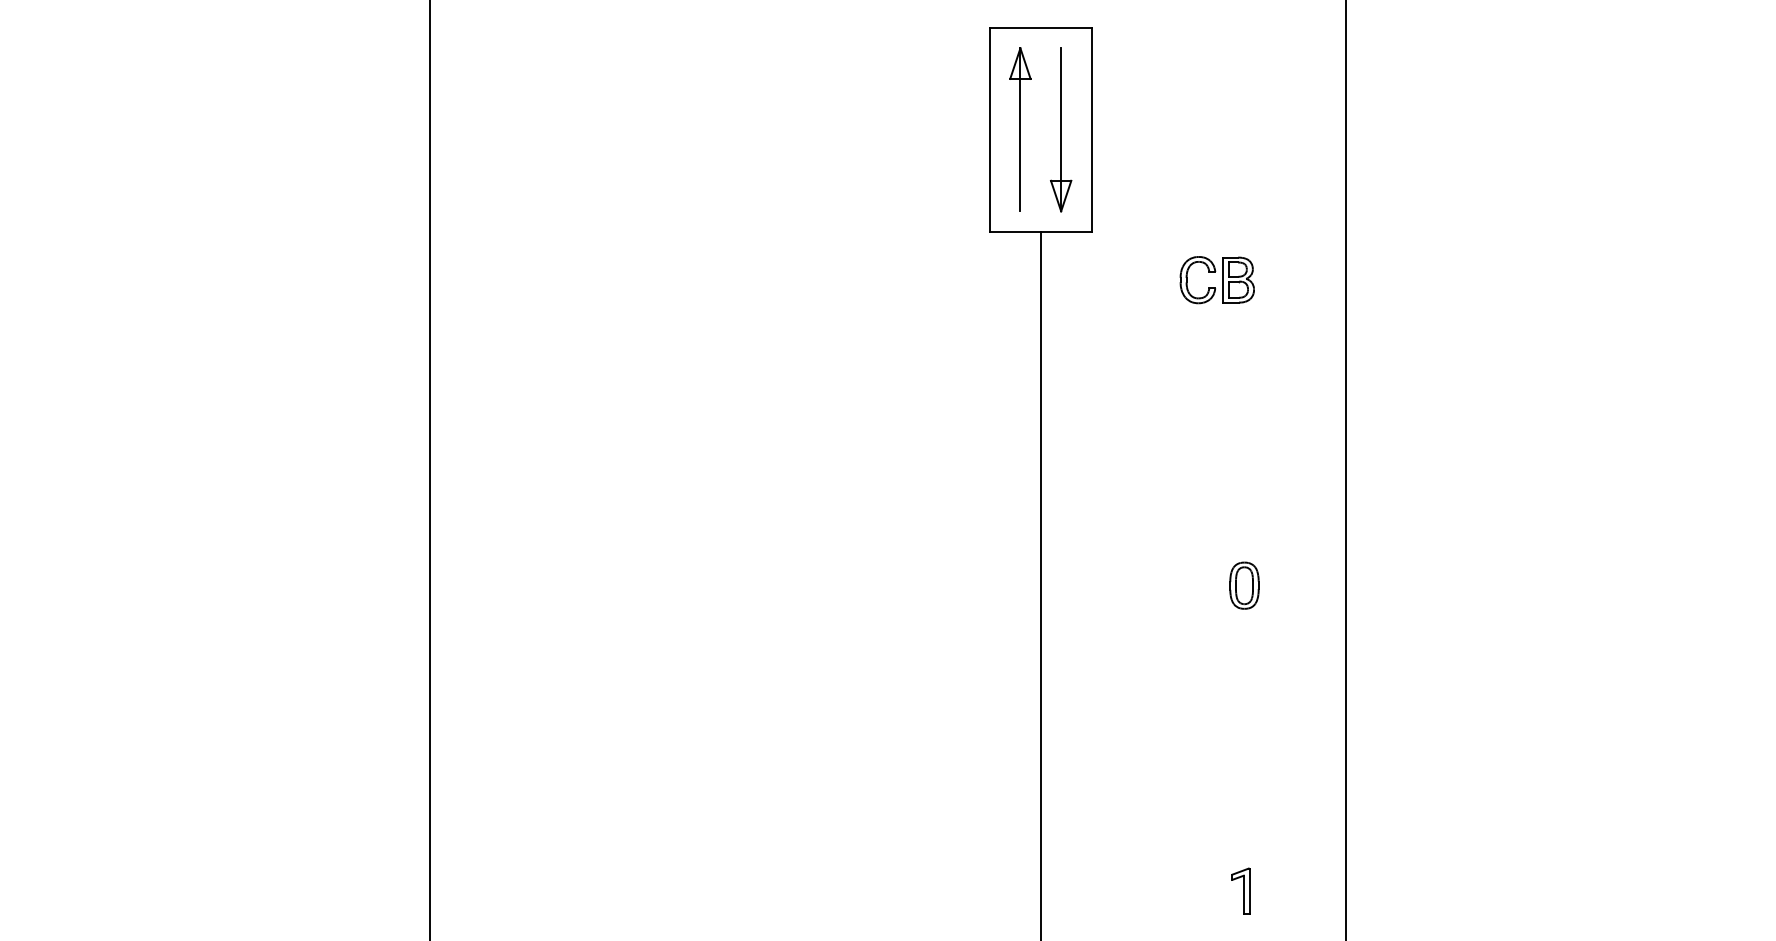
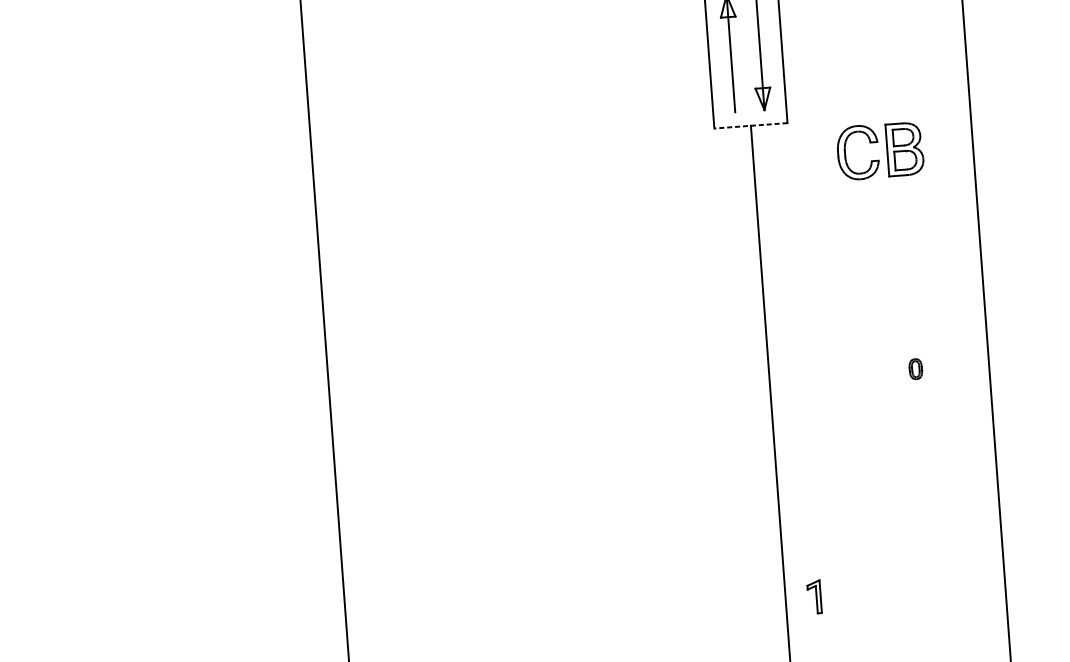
line: (1040, 231) -> (750, 125), solid -> dashed
part: (1216, 280) -> (879, 151), size x1.6
part: (1244, 585) -> (915, 369), size x0.6
part: (1240, 890) -> (814, 596), moved

